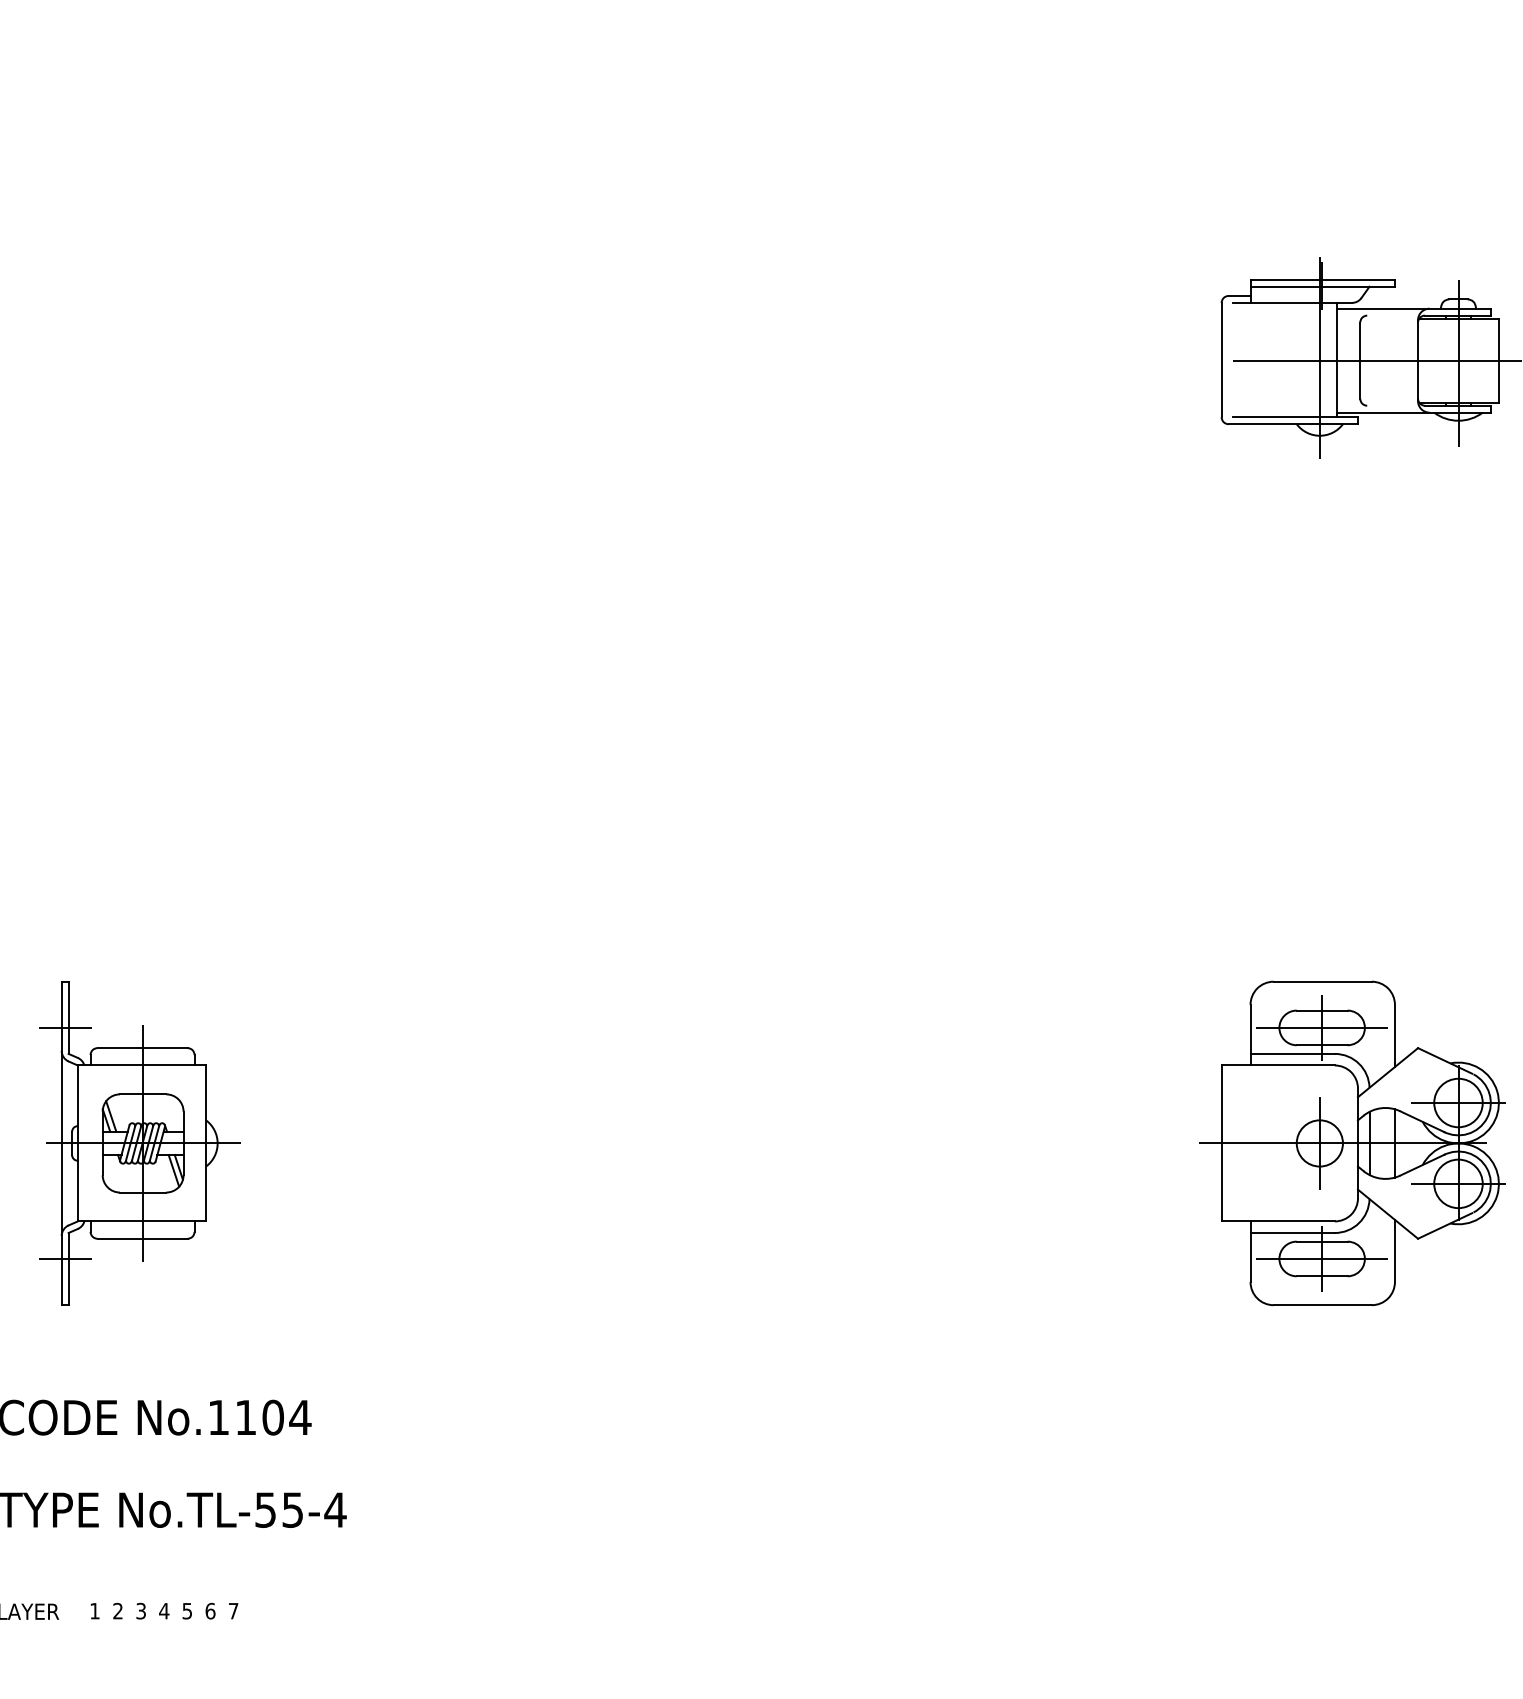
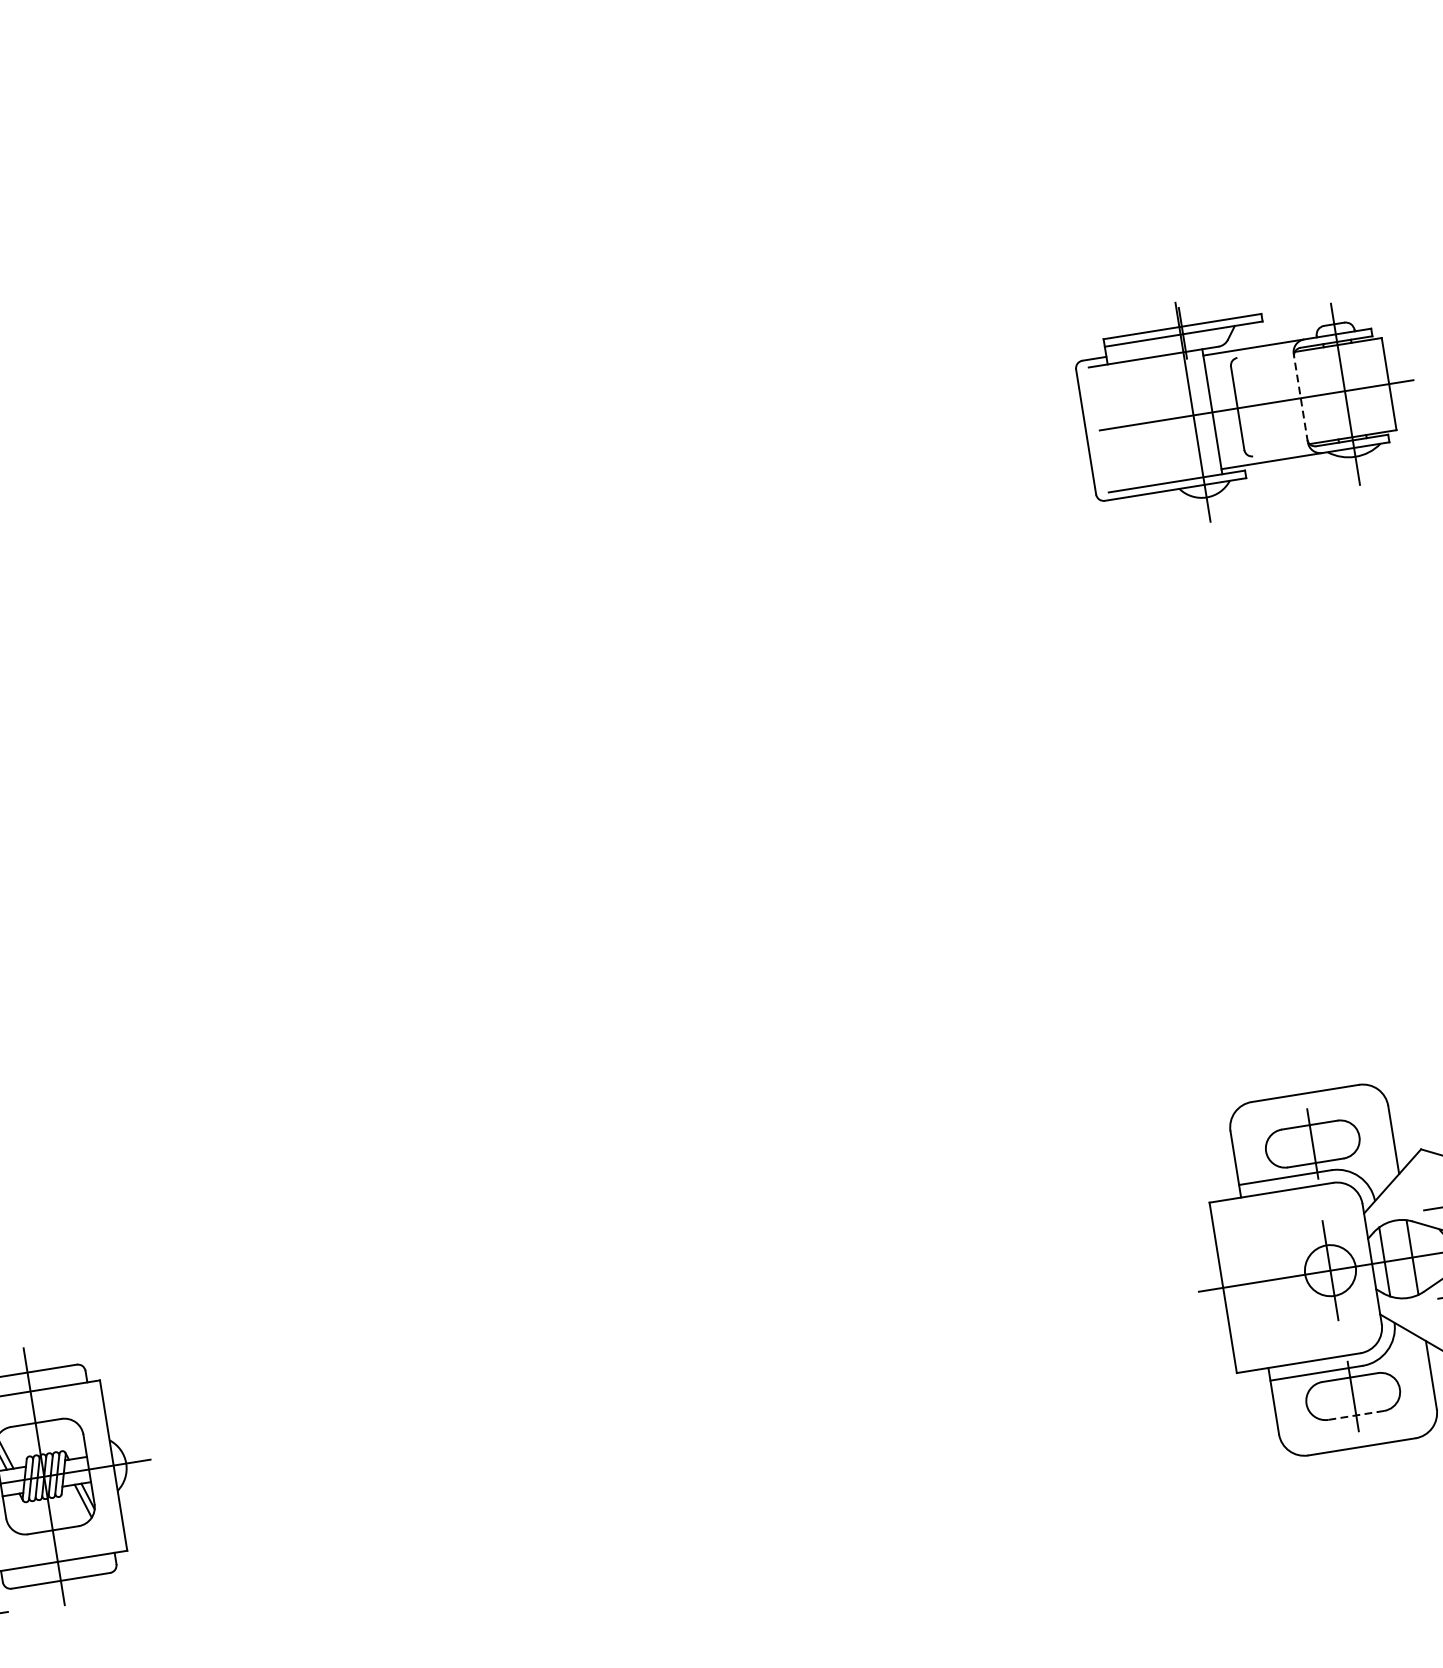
line: (1418, 360) -> (1301, 397), solid -> dashed
line: (1322, 1027) -> (1313, 1143), removed
line: (1322, 1258) -> (1353, 1395), removed
line: (1322, 1276) -> (1356, 1415), solid -> dashed

